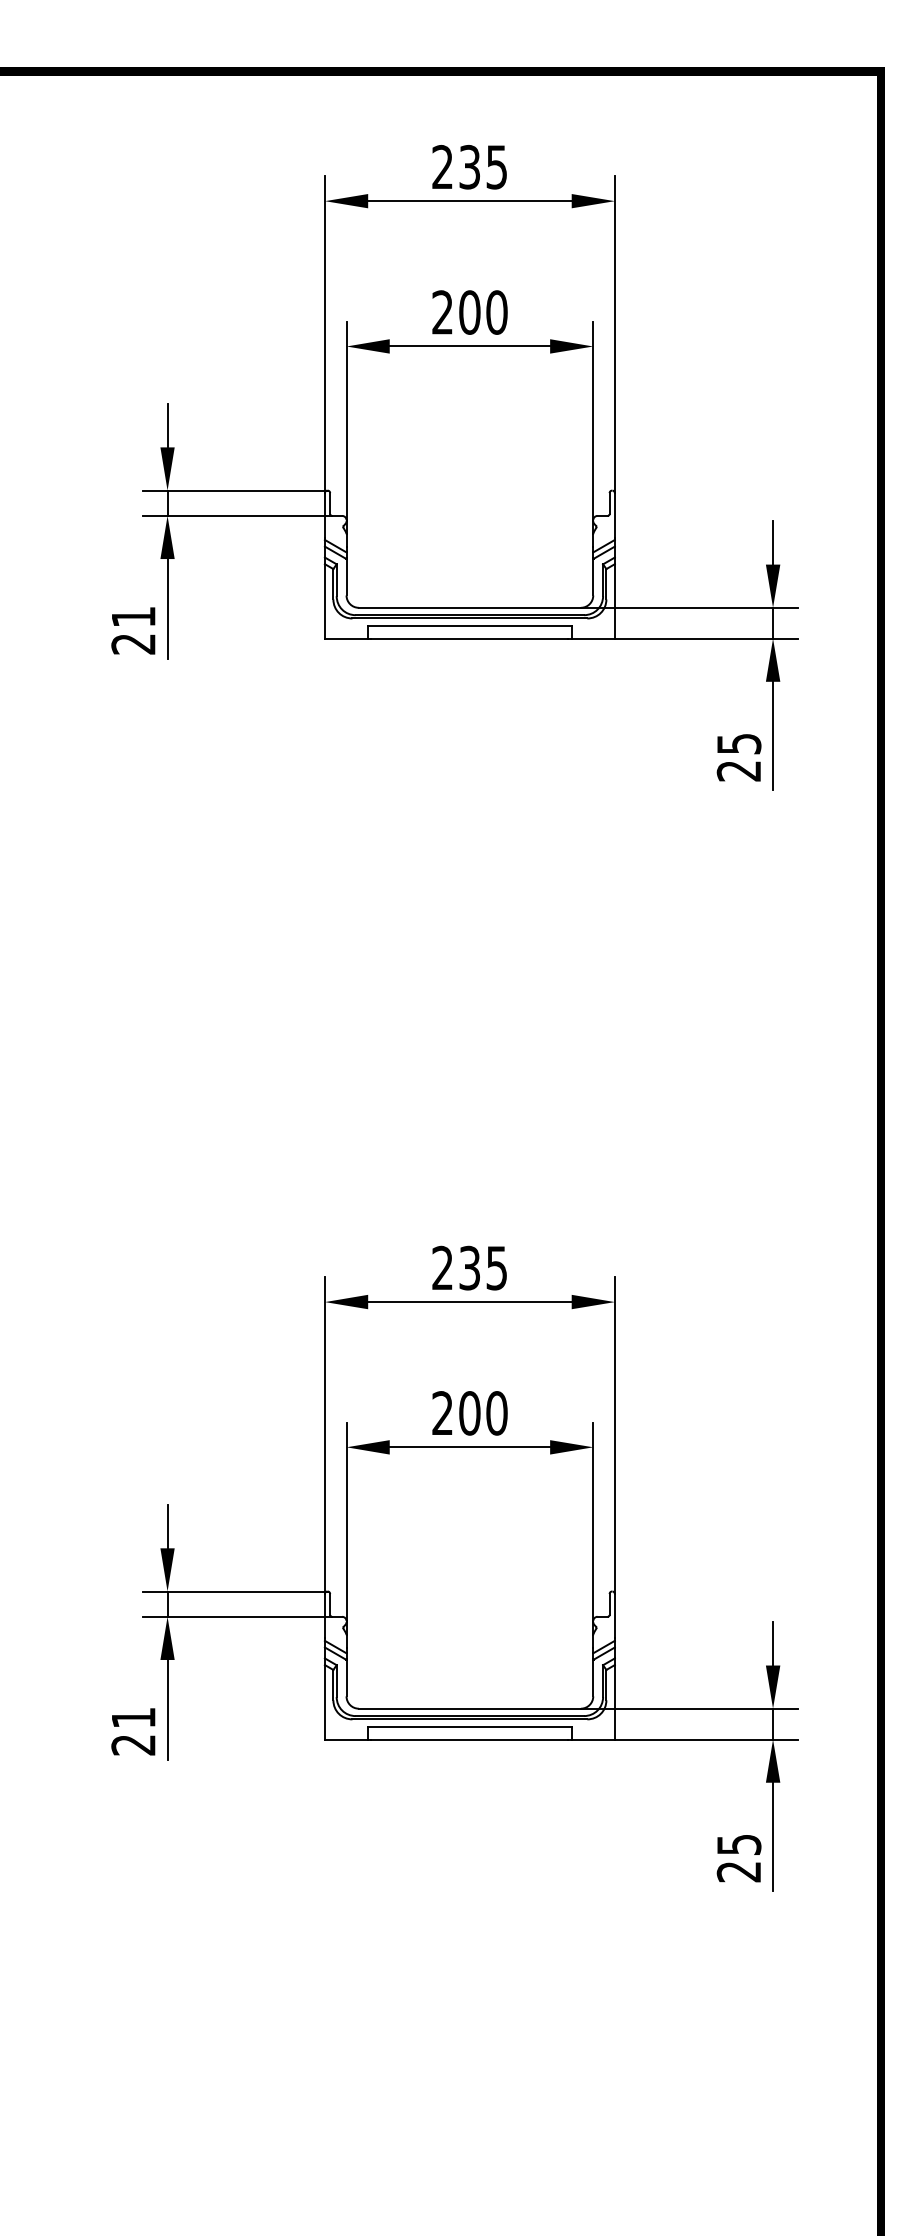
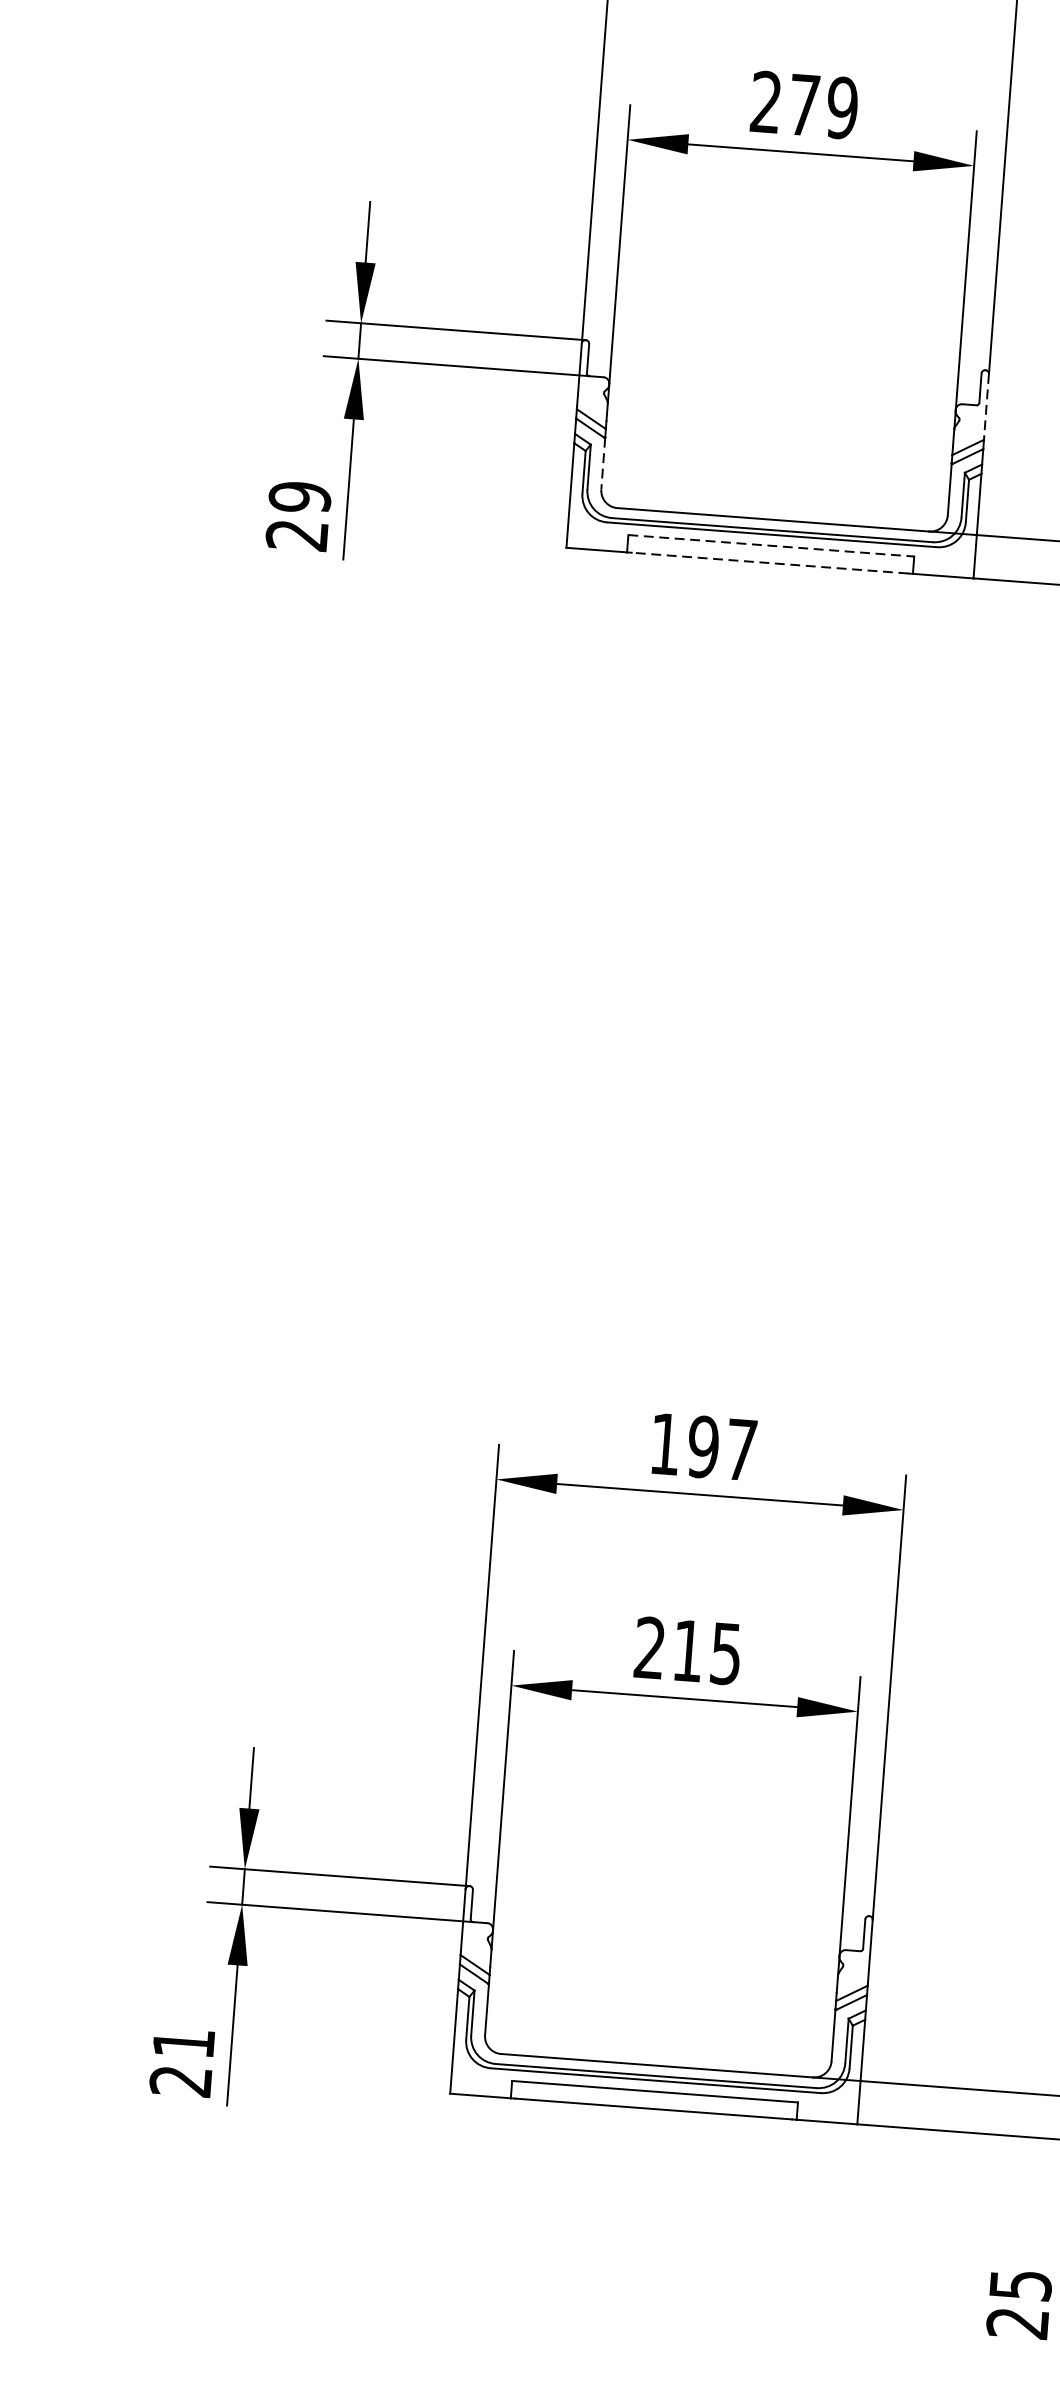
text: (483, 312) -> (823, 106), 200 -> 279
line: (614, 515) -> (986, 405), solid -> dashed
line: (346, 577) -> (603, 464), solid -> dashed
text: (133, 616) -> (299, 496), 21 -> 29
line: (469, 626) -> (770, 545), solid -> dashed
line: (469, 638) -> (769, 562), solid -> dashed
text: (469, 1267) -> (703, 1446), 235 -> 197
text: (483, 1413) -> (707, 1652), 200 -> 215

